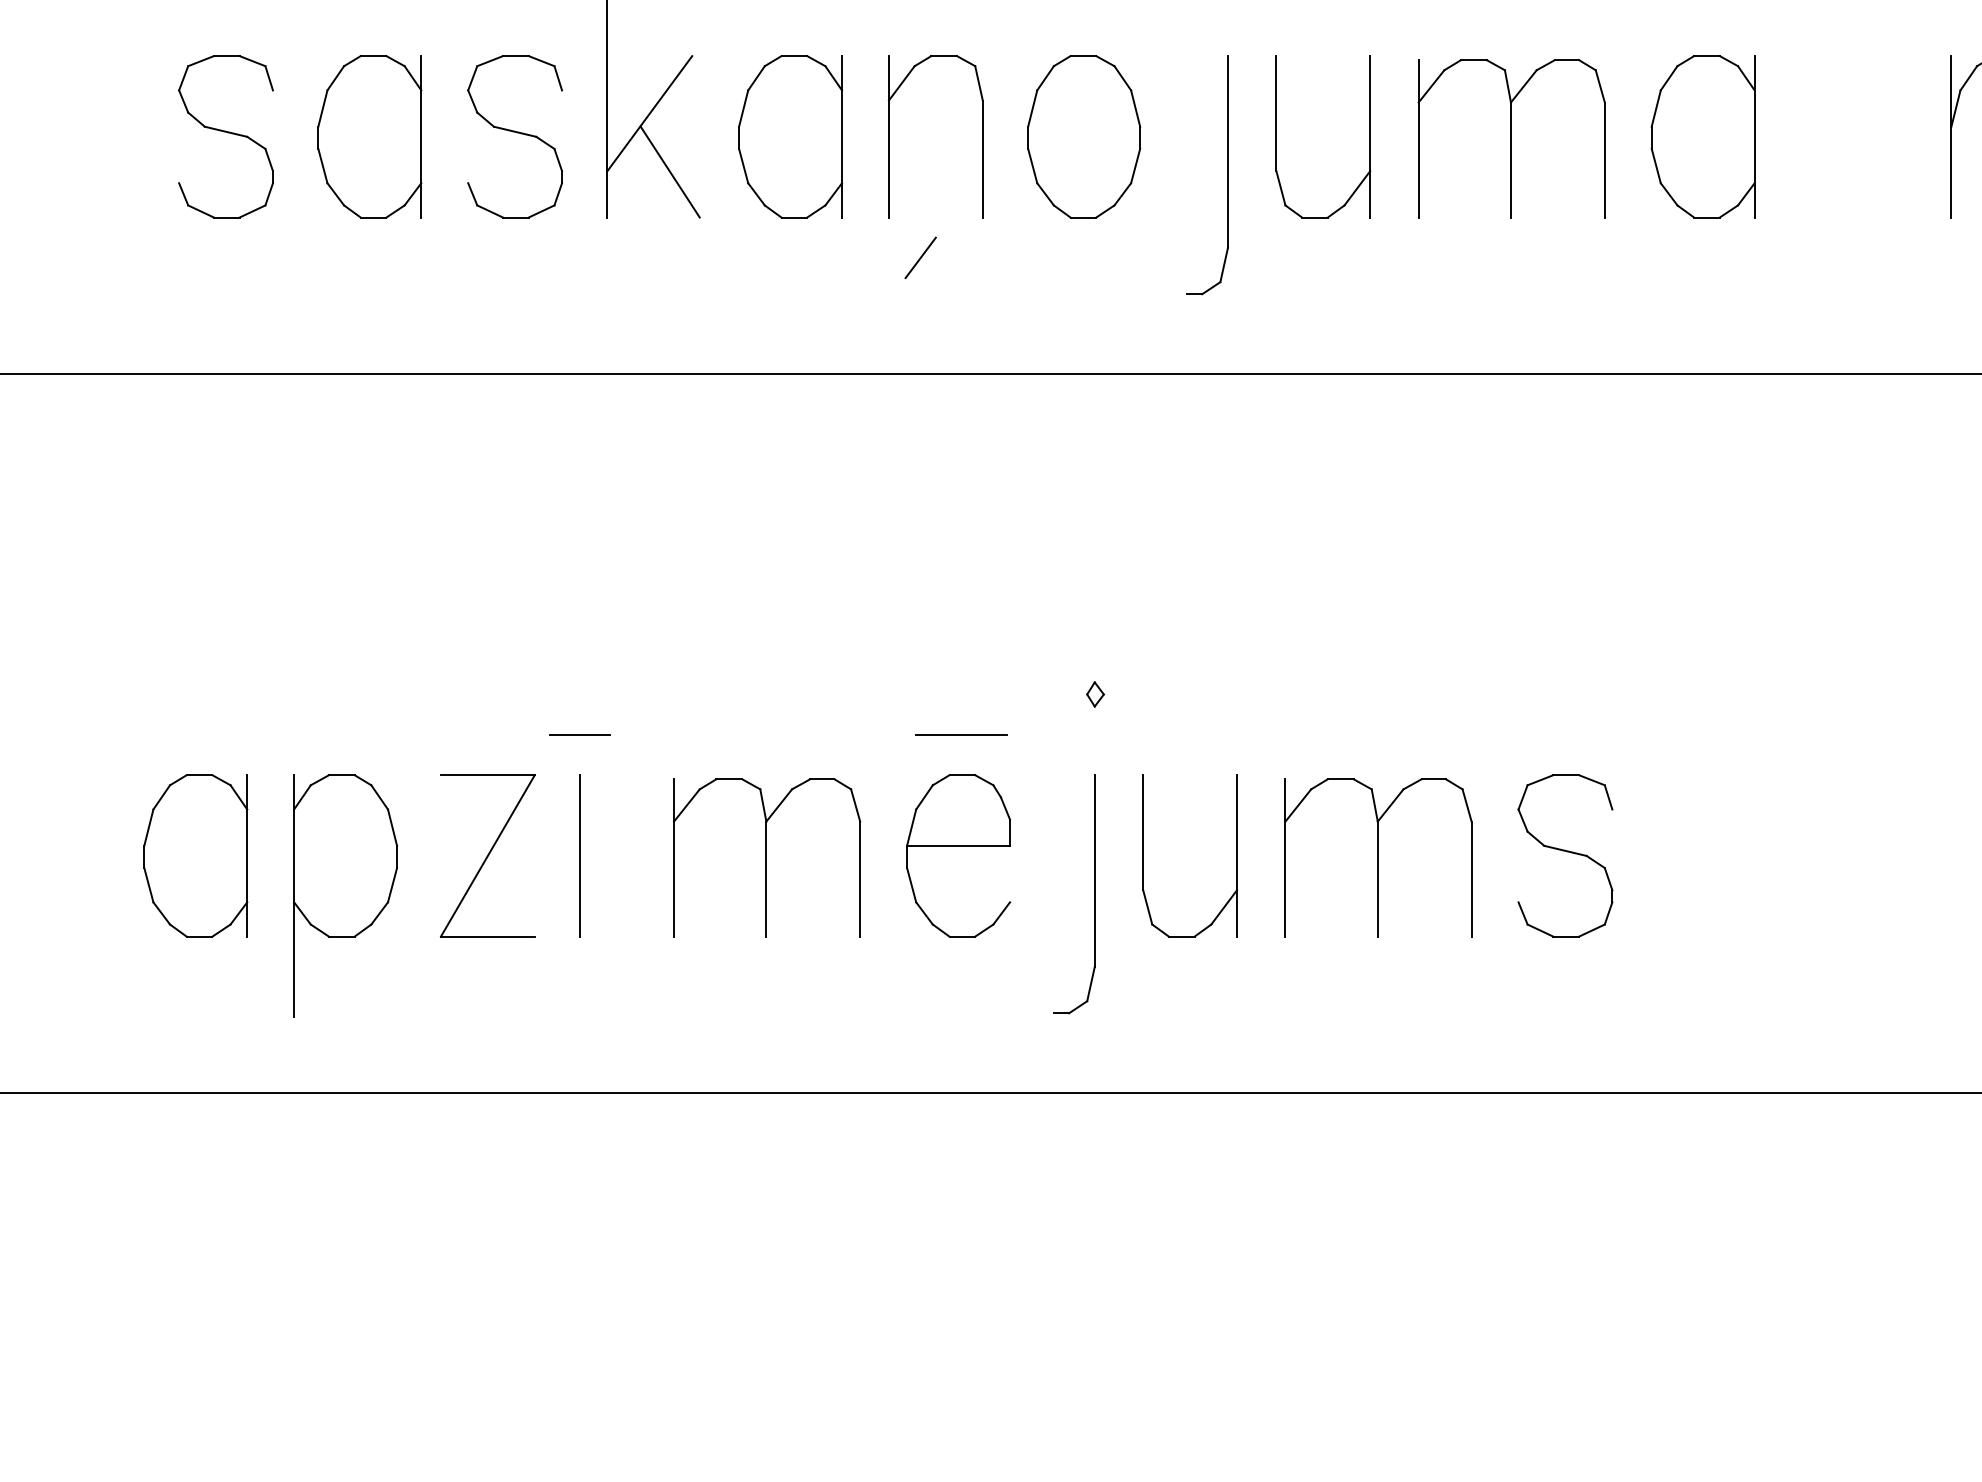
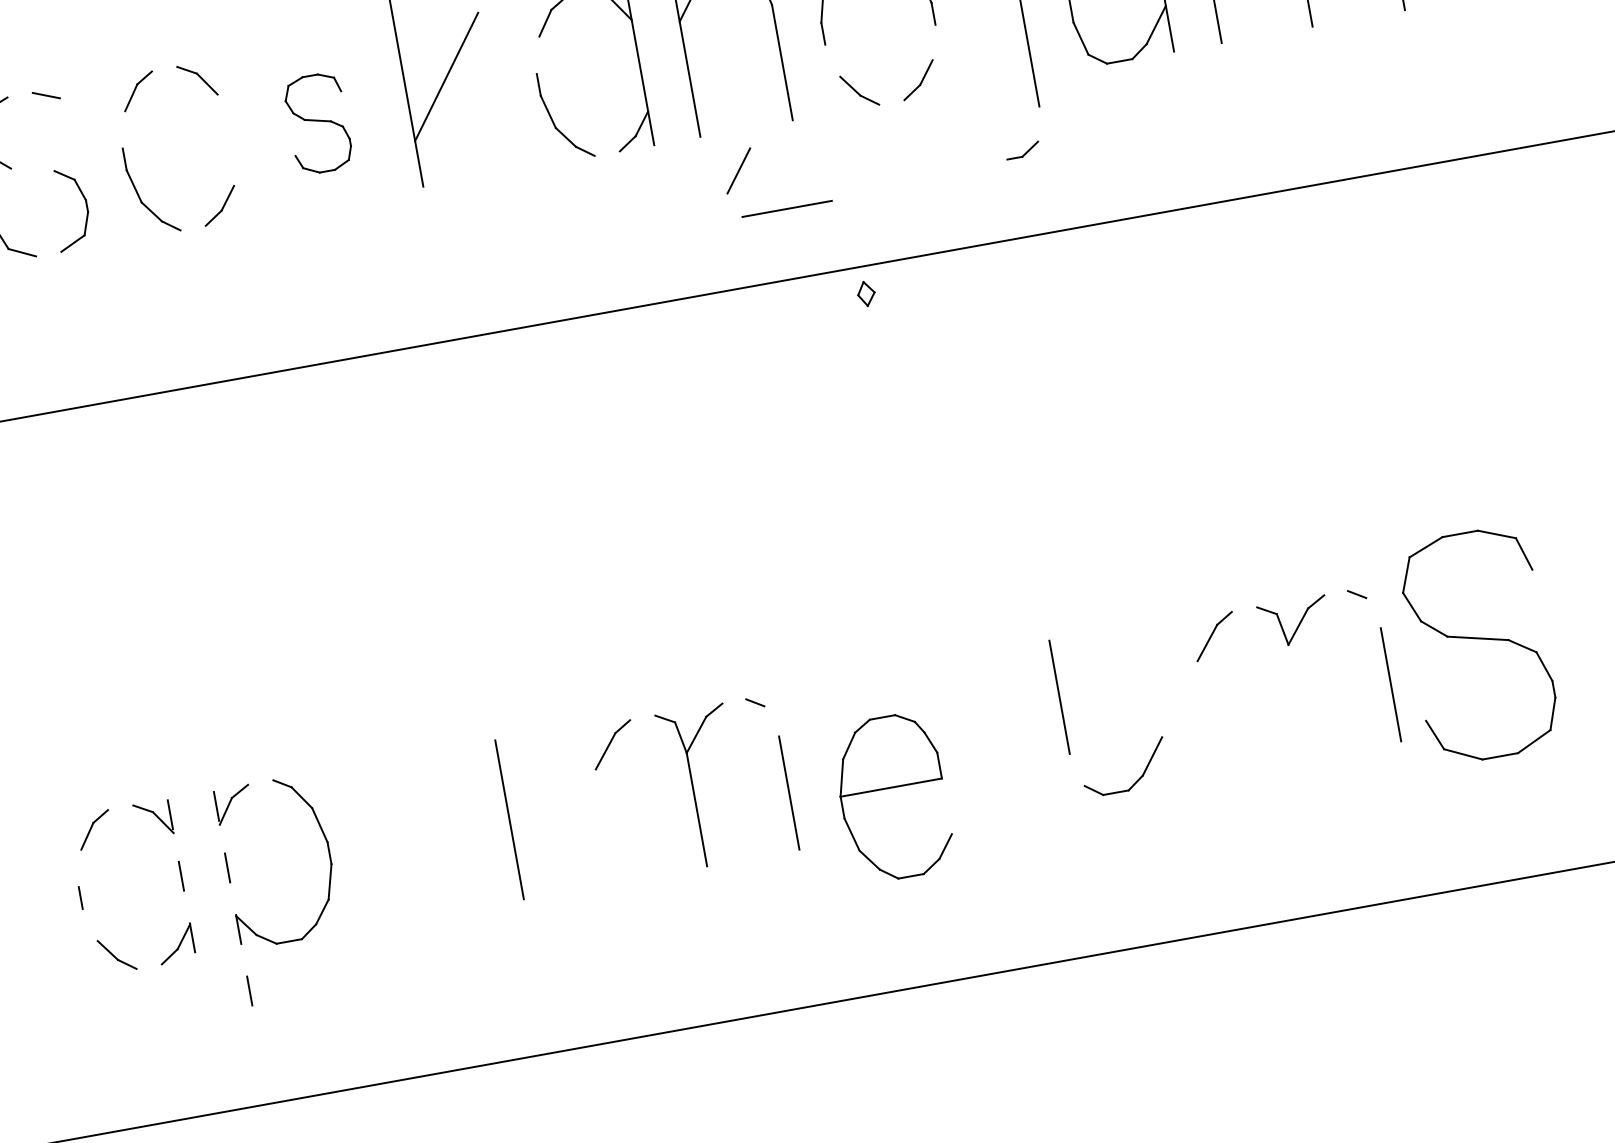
line: (226, 56) -> (19, 95), removed
line: (373, 56) -> (164, 69), removed
line: (268, 78) -> (65, 109), removed
line: (322, 108) -> (123, 129), removed
line: (743, 108) -> (537, 55), removed
line: (225, 131) -> (32, 169), removed
line: (421, 136) -> (225, 139), removed
part: (515, 136) -> (318, 123), size x0.6
line: (1032, 165) -> (832, 60), removed
line: (1135, 165) -> (933, 41), removed
line: (669, 171) -> (476, 130), removed
line: (226, 217) -> (48, 254), removed
line: (373, 217) -> (193, 228), removed
line: (794, 217) -> (607, 153), removed
line: (1083, 217) -> (891, 102), removed
line: (1223, 264) -> (1037, 123), removed
part: (1095, 694) -> (866, 293), moved
line: (579, 734) -> (487, 700), removed
line: (961, 734) -> (787, 208), moved
line: (199, 775) -> (120, 808), removed
line: (341, 775) -> (260, 782), removed
line: (729, 779) -> (642, 718), removed
line: (822, 779) -> (734, 701), removed
line: (1340, 779) -> (1244, 609), removed
line: (1433, 779) -> (1335, 593), removed
line: (855, 805) -> (771, 721), removed
line: (1466, 805) -> (1372, 613), removed
line: (148, 827) -> (79, 868), removed
part: (958, 846) -> (891, 788), moved
line: (247, 855) -> (182, 878), solid -> dashed
part: (487, 855) -> (418, 835), removed
line: (1237, 855) -> (1156, 702), removed
part: (1565, 855) -> (1479, 644), size x1.4
line: (674, 857) -> (602, 804), removed
line: (1285, 857) -> (1204, 696), removed
line: (1377, 878) -> (1298, 700), removed
line: (148, 885) -> (89, 925), removed
part: (1094, 894) -> (1022, 766), removed
line: (294, 896) -> (235, 910), solid -> dashed
line: (1147, 907) -> (1077, 770), removed
line: (199, 936) -> (149, 966), removed

